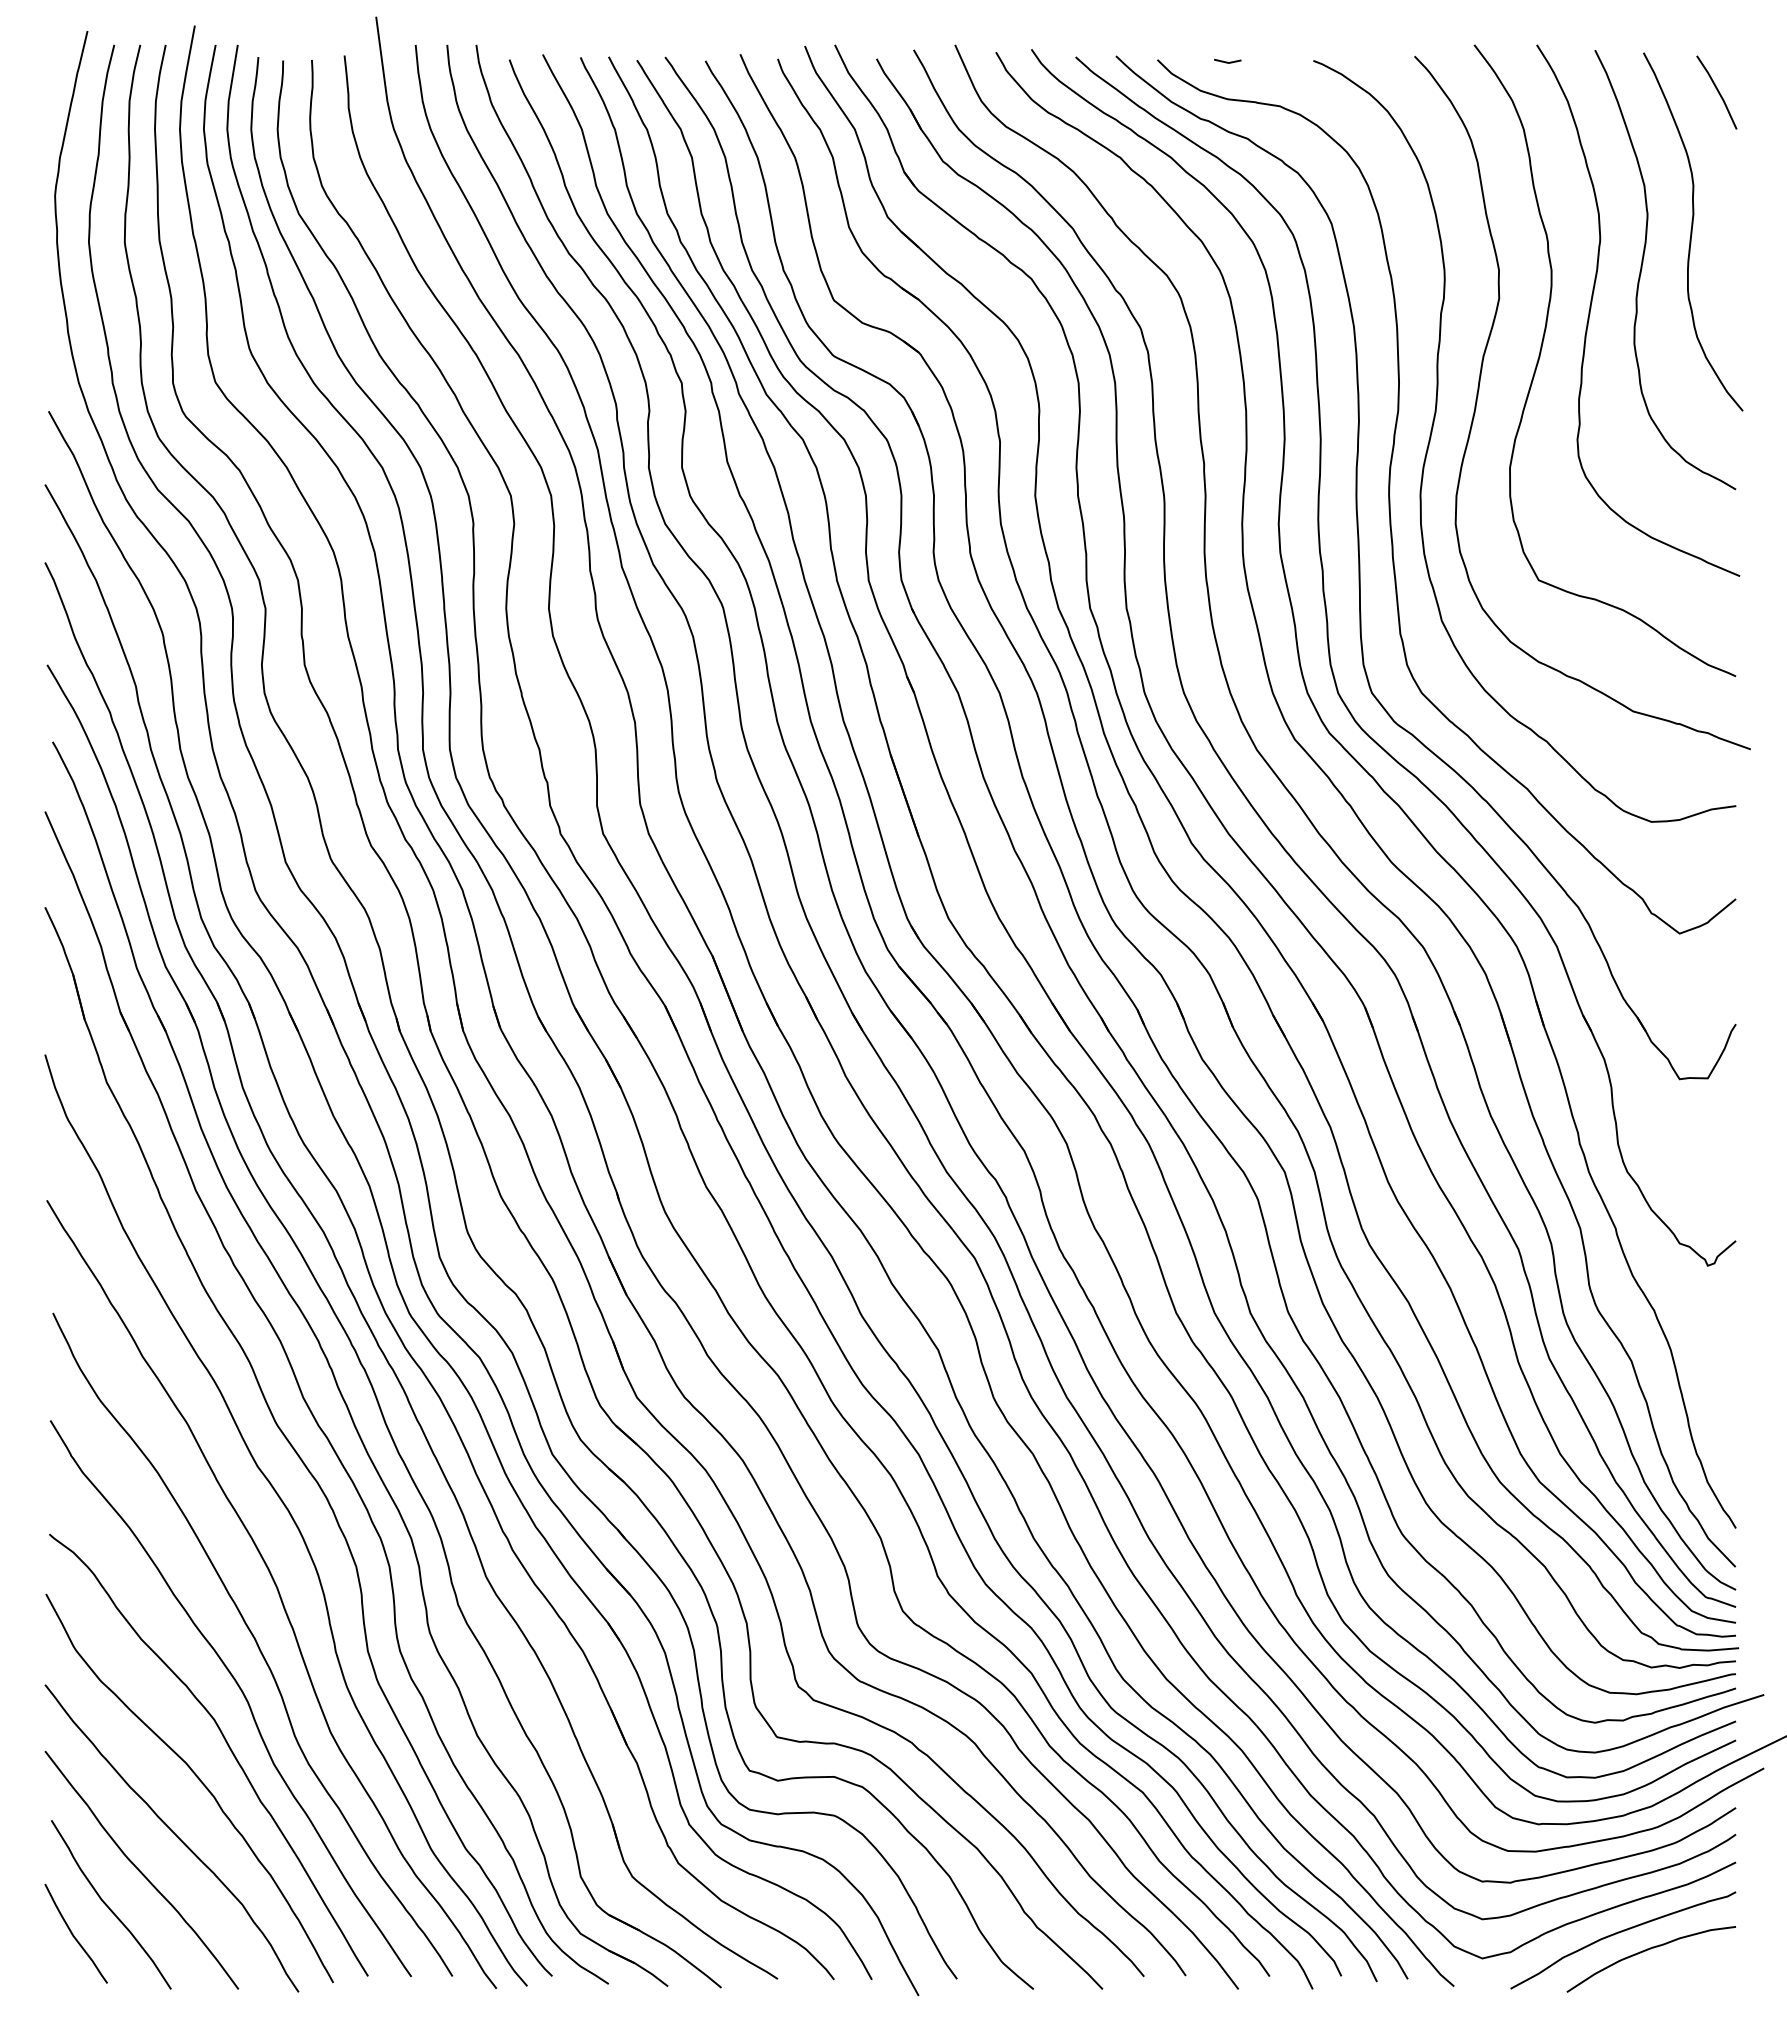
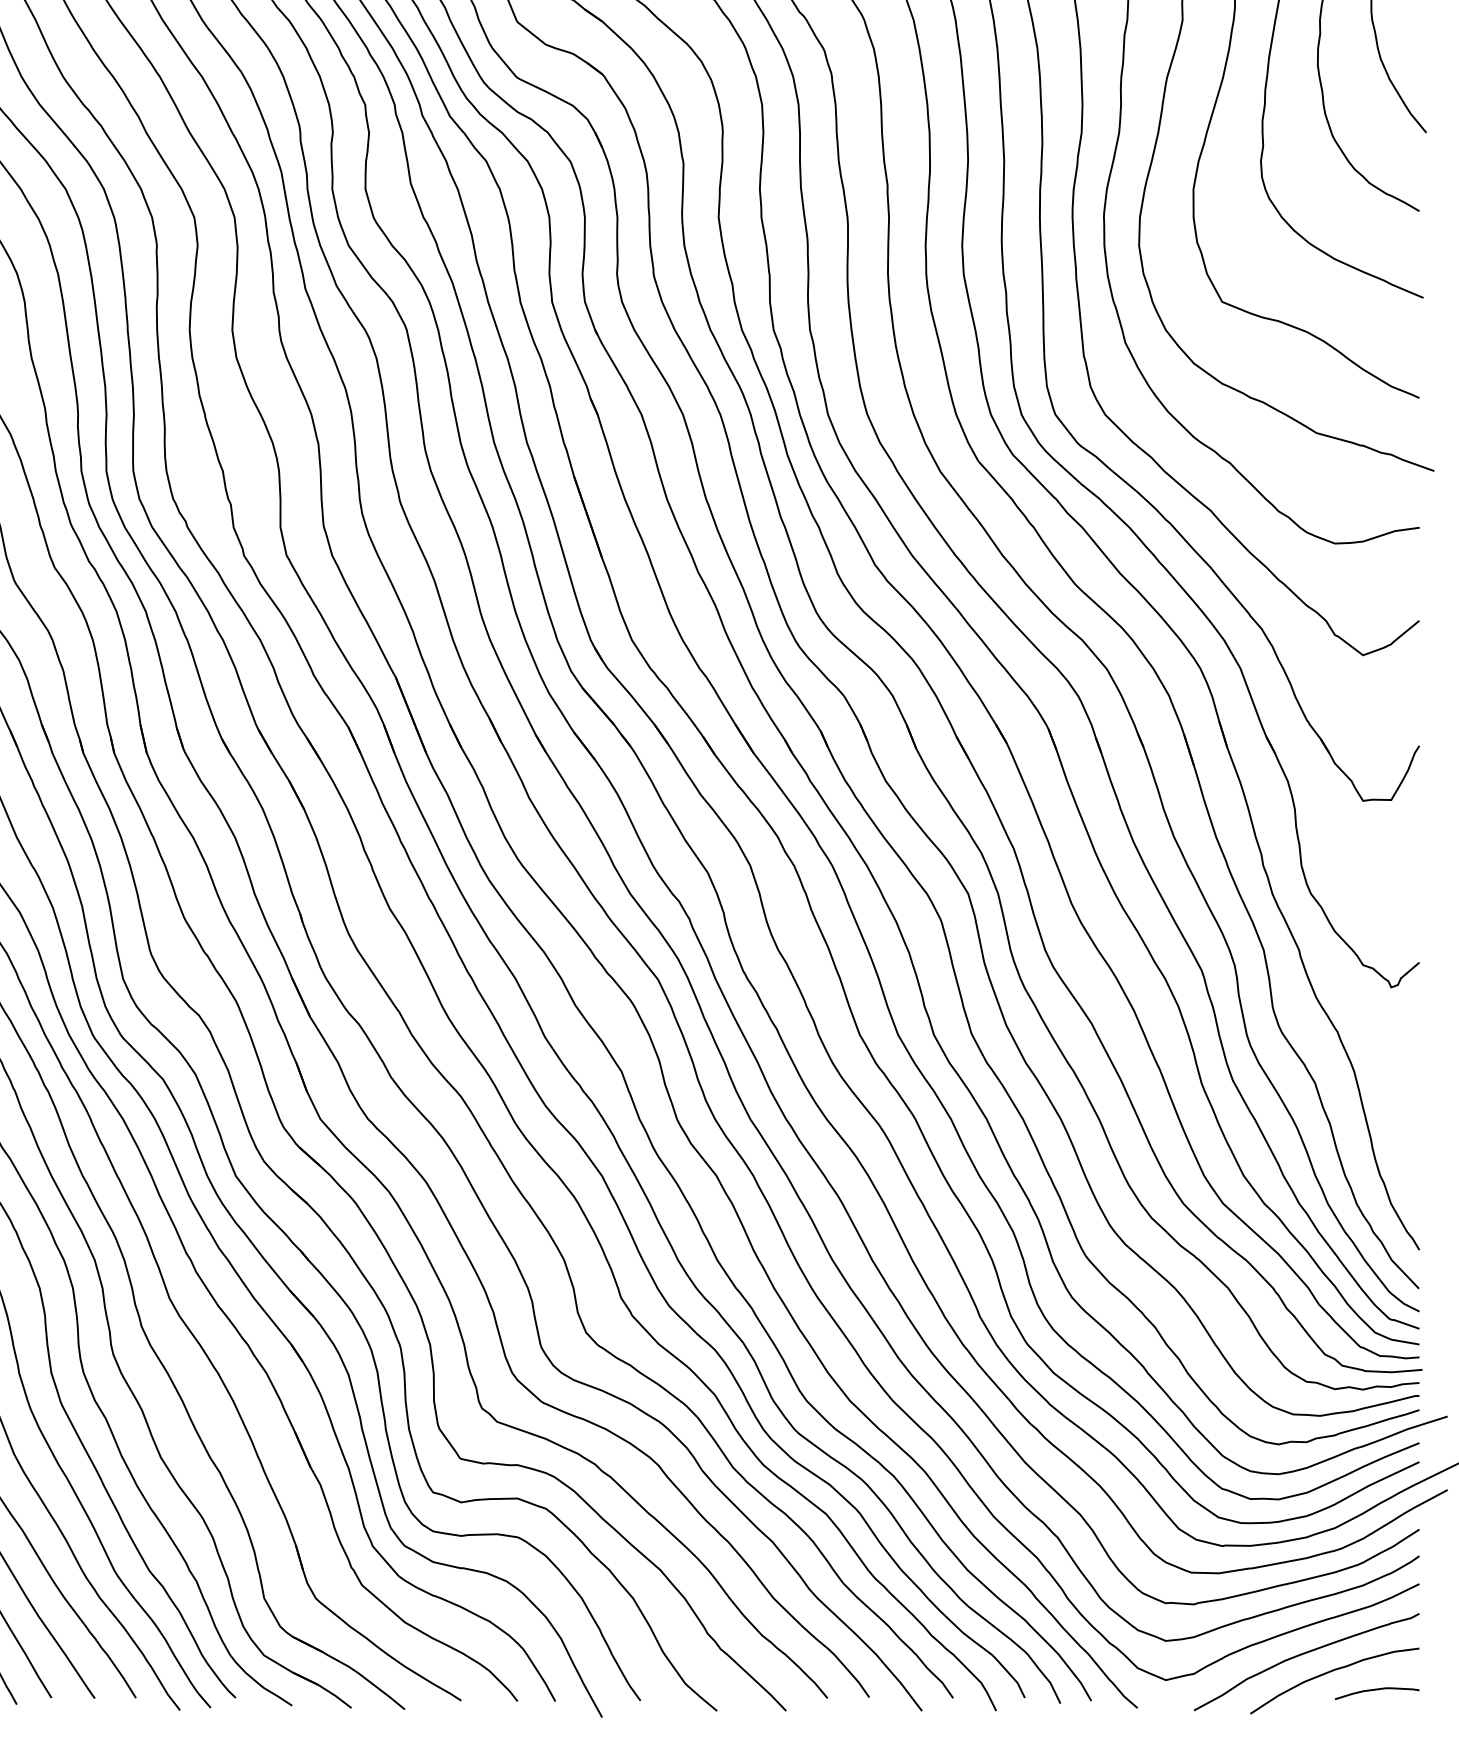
curve: (1693, 1968) -> (1376, 1690), added

